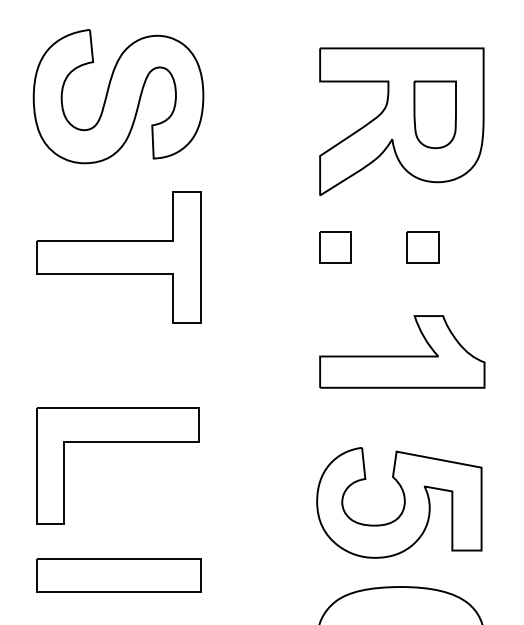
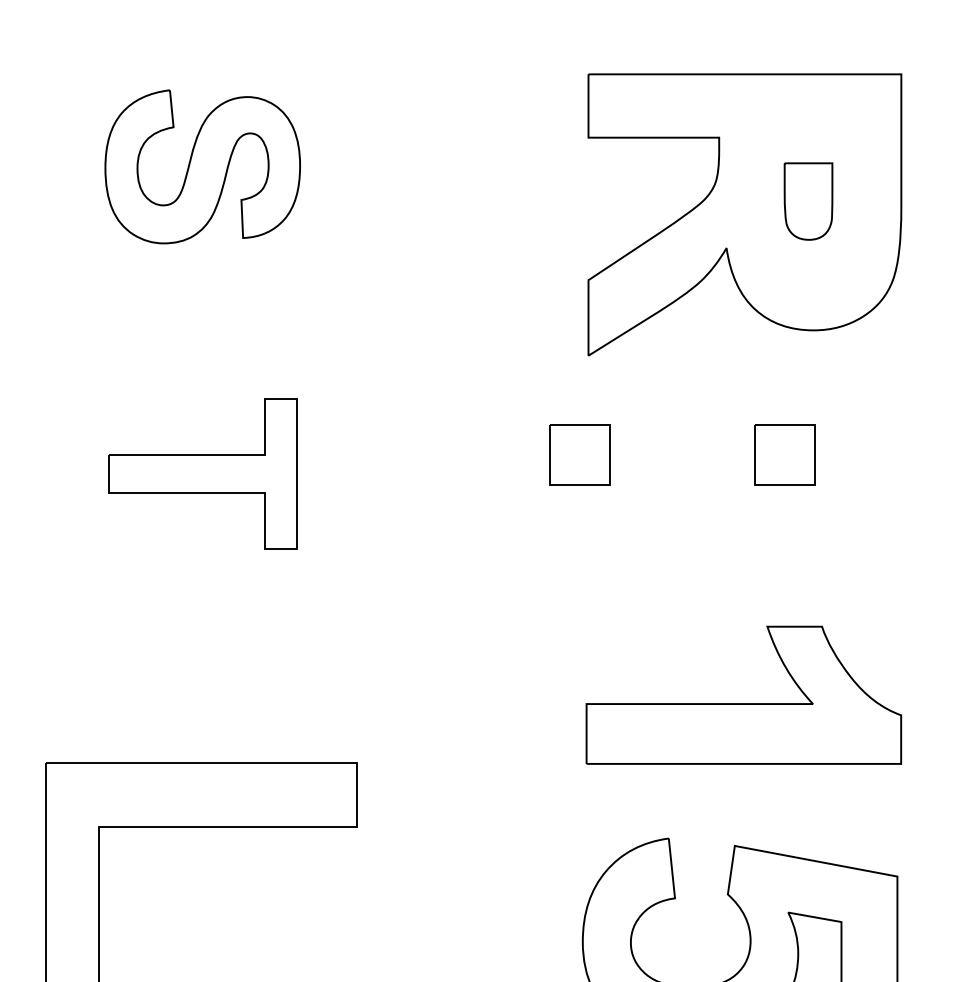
part: (118, 96) -> (202, 166), size x0.6
part: (434, 114) -> (807, 200), size x0.6
part: (335, 247) -> (579, 455), moved
part: (118, 257) -> (202, 474), size x0.6
part: (402, 351) -> (744, 694), moved

